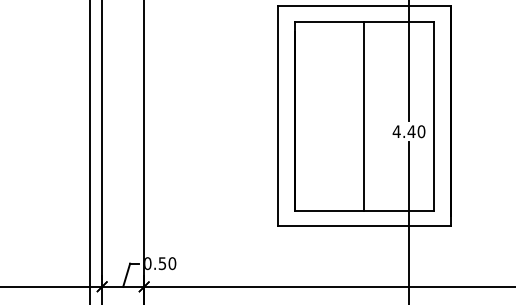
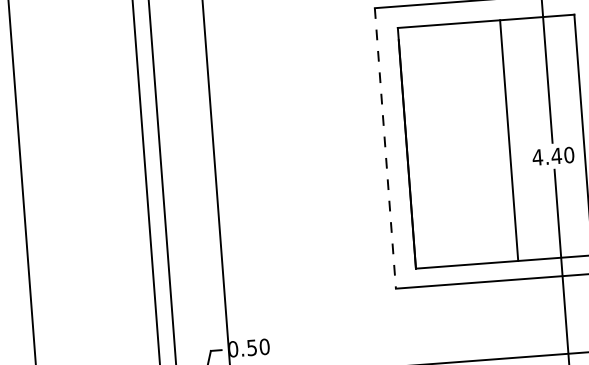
line: (278, 116) -> (385, 149), solid -> dashed
line: (364, 116) -> (509, 140), moved

